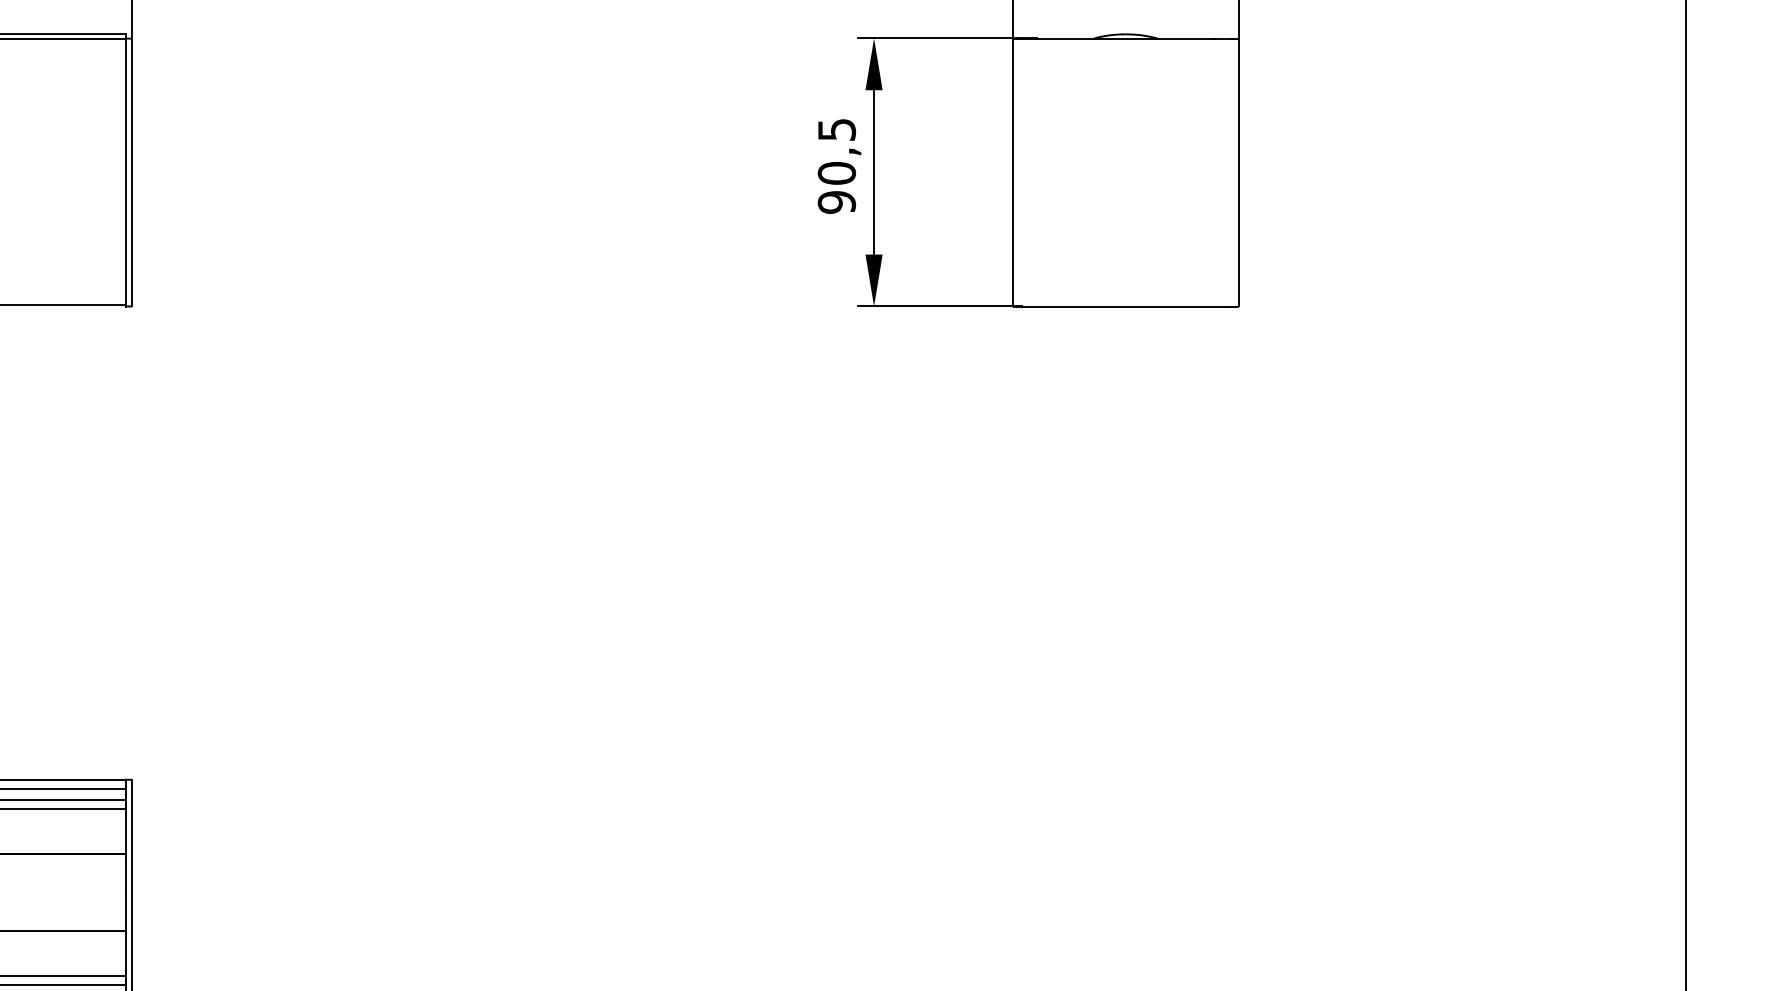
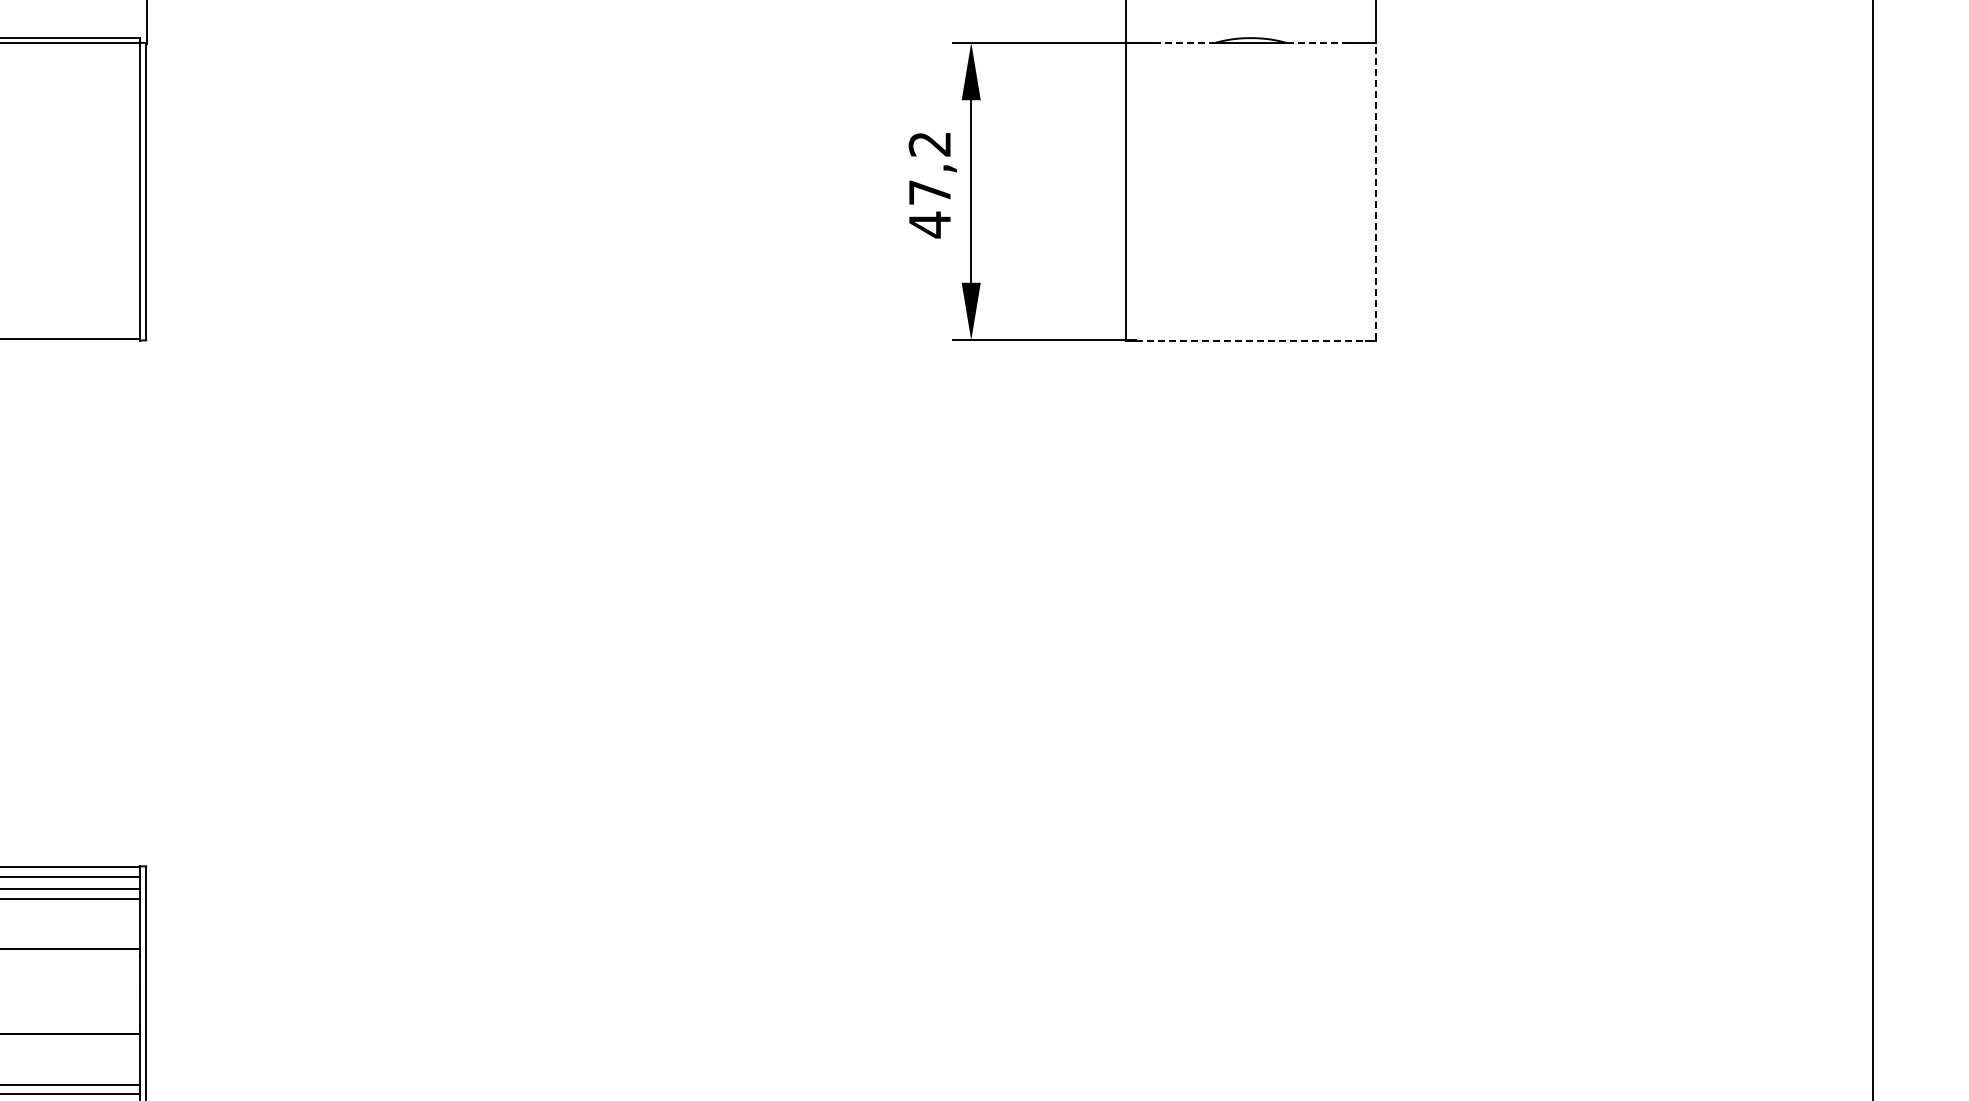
line: (1066, 38) -> (1184, 42), solid -> dashed
line: (1185, 38) -> (1317, 42), solid -> dashed
text: (836, 167) -> (929, 185), 90,5 -> 47,2
line: (1238, 172) -> (1376, 191), solid -> dashed
line: (1126, 306) -> (1251, 340), solid -> dashed

